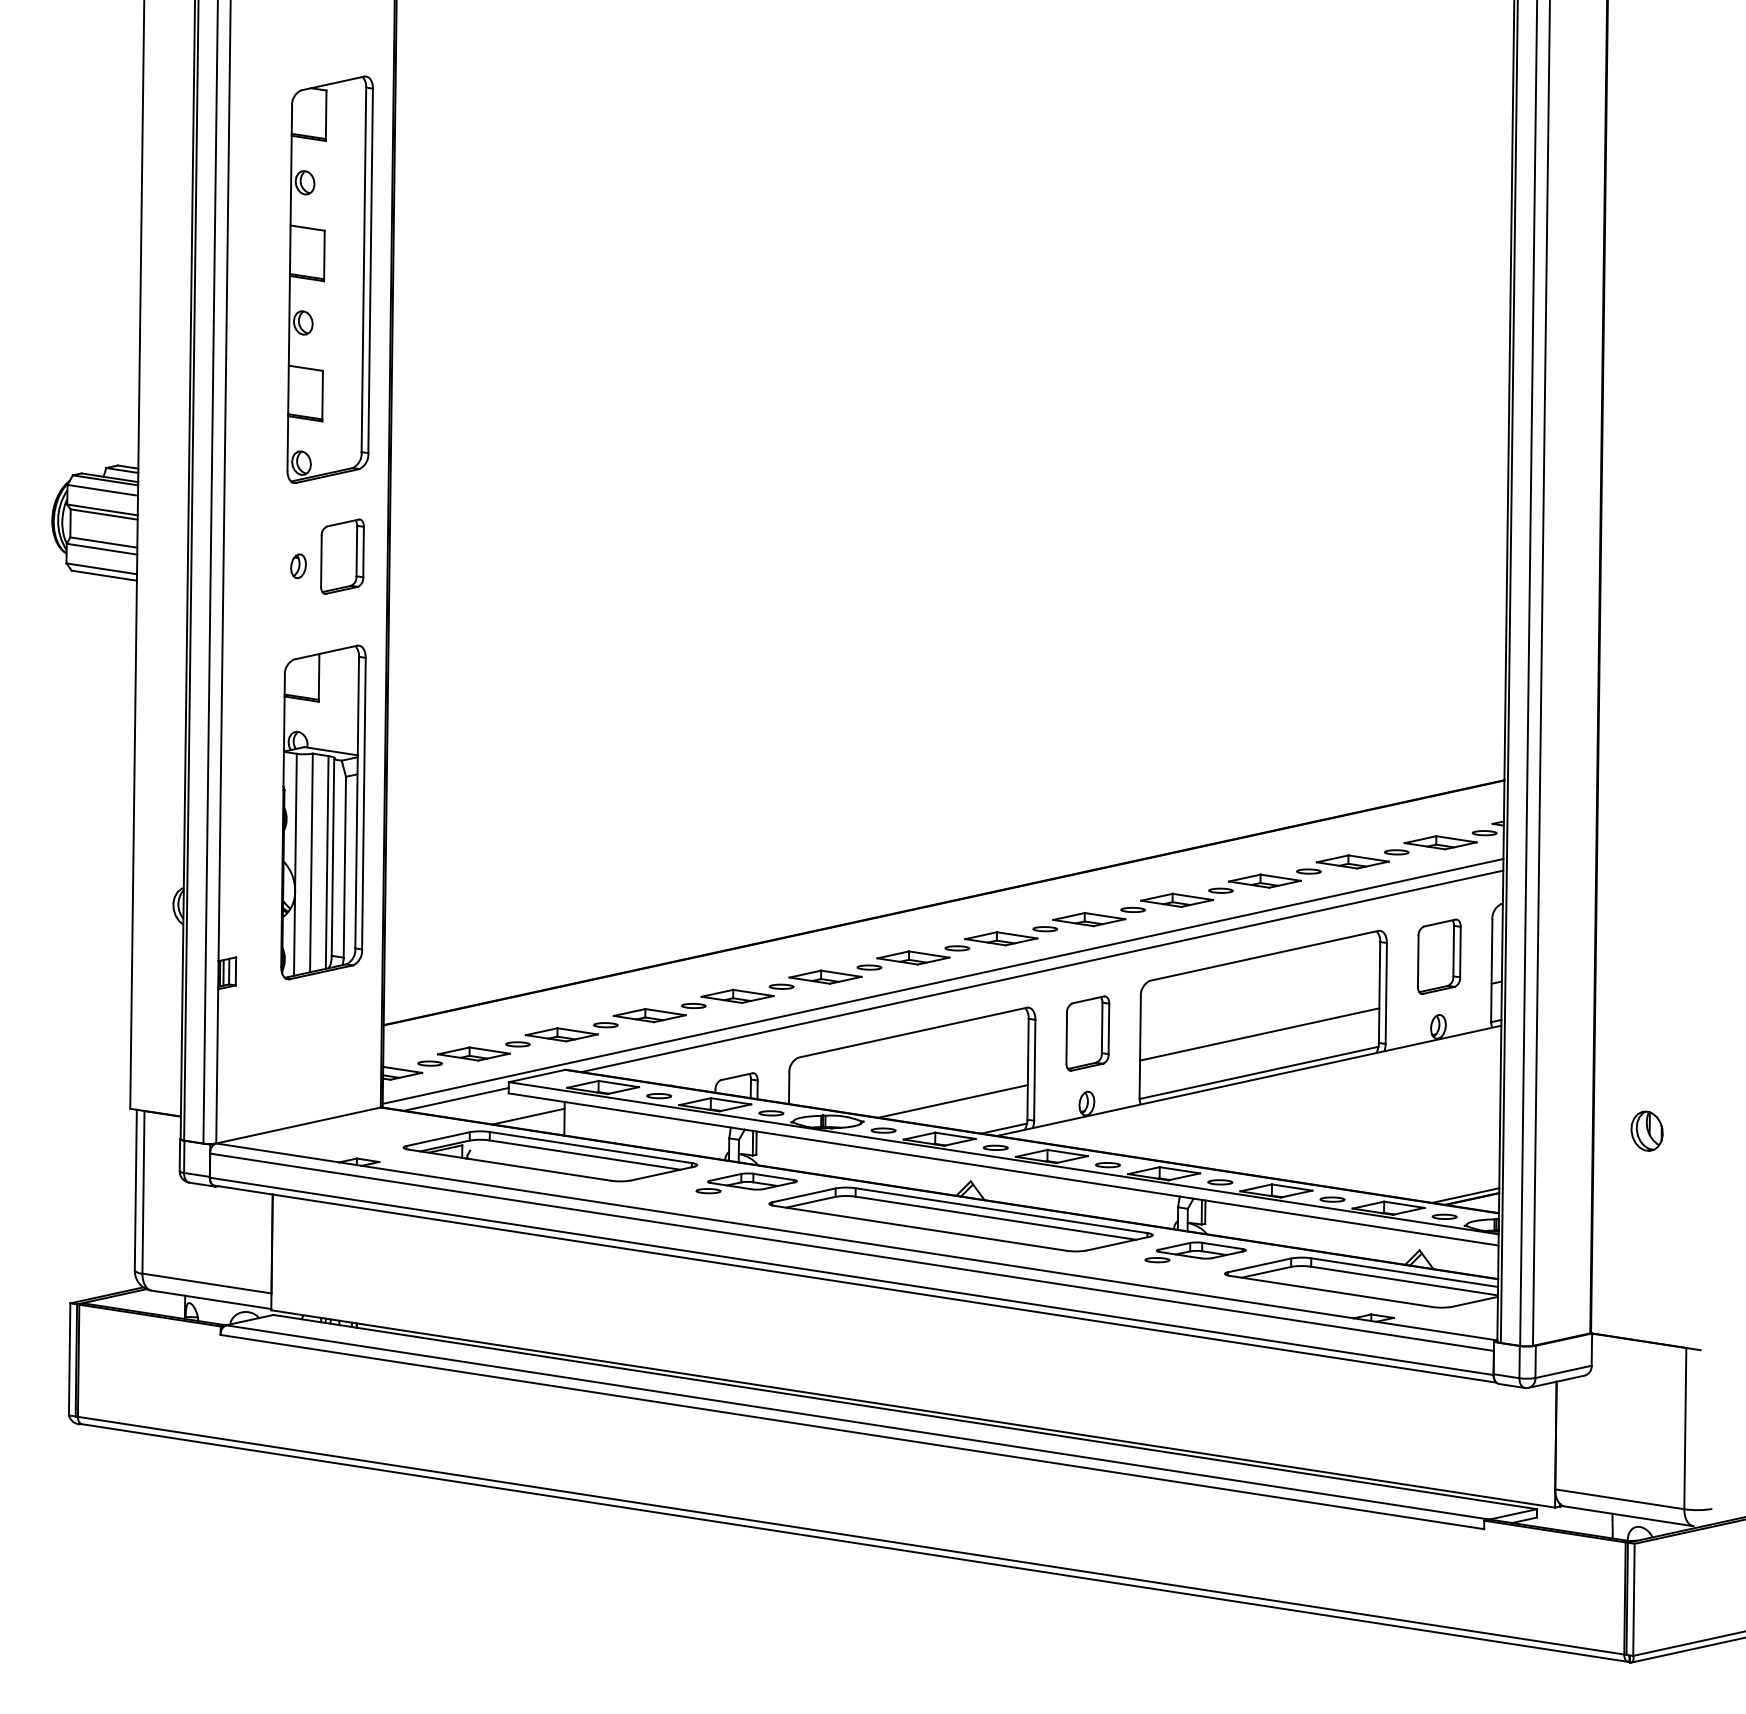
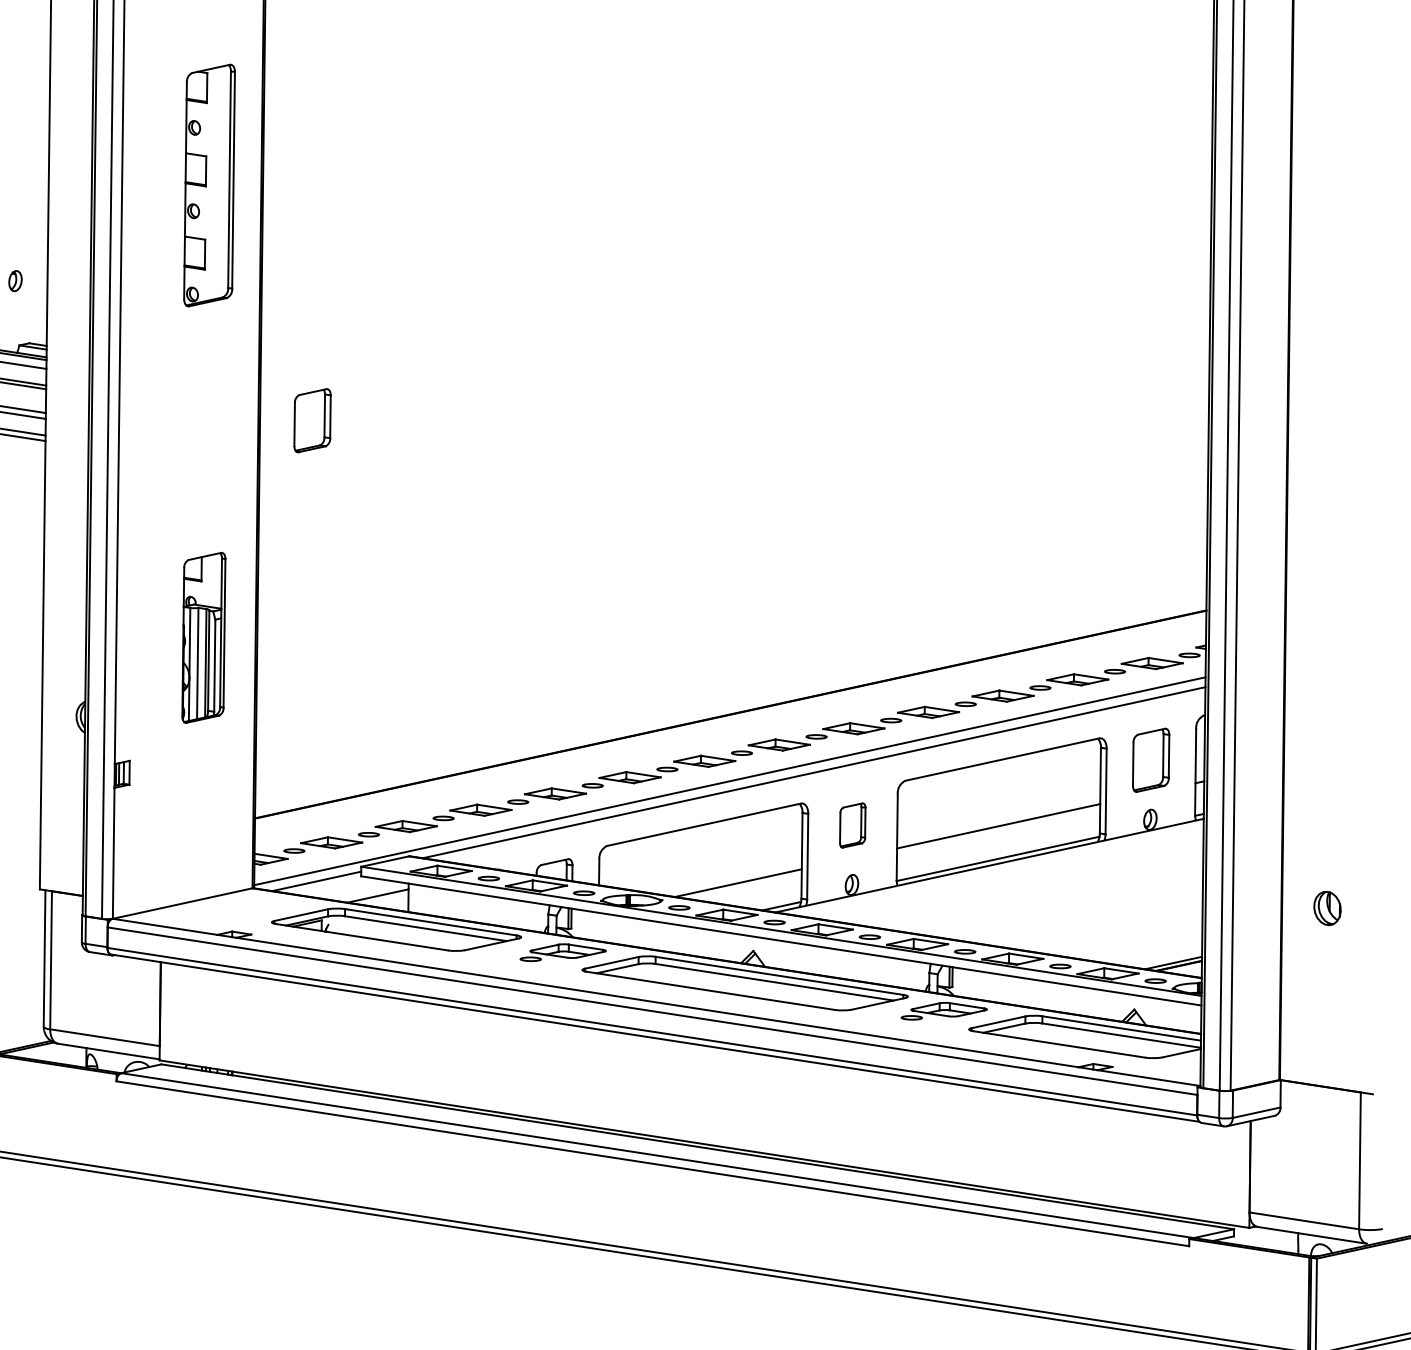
part: (329, 279) -> (209, 185), size x0.7
part: (342, 556) -> (312, 420), moved
part: (298, 566) -> (15, 281), moved
part: (323, 812) -> (203, 637), size x0.6
part: (1087, 1033) -> (852, 825), size x0.7

